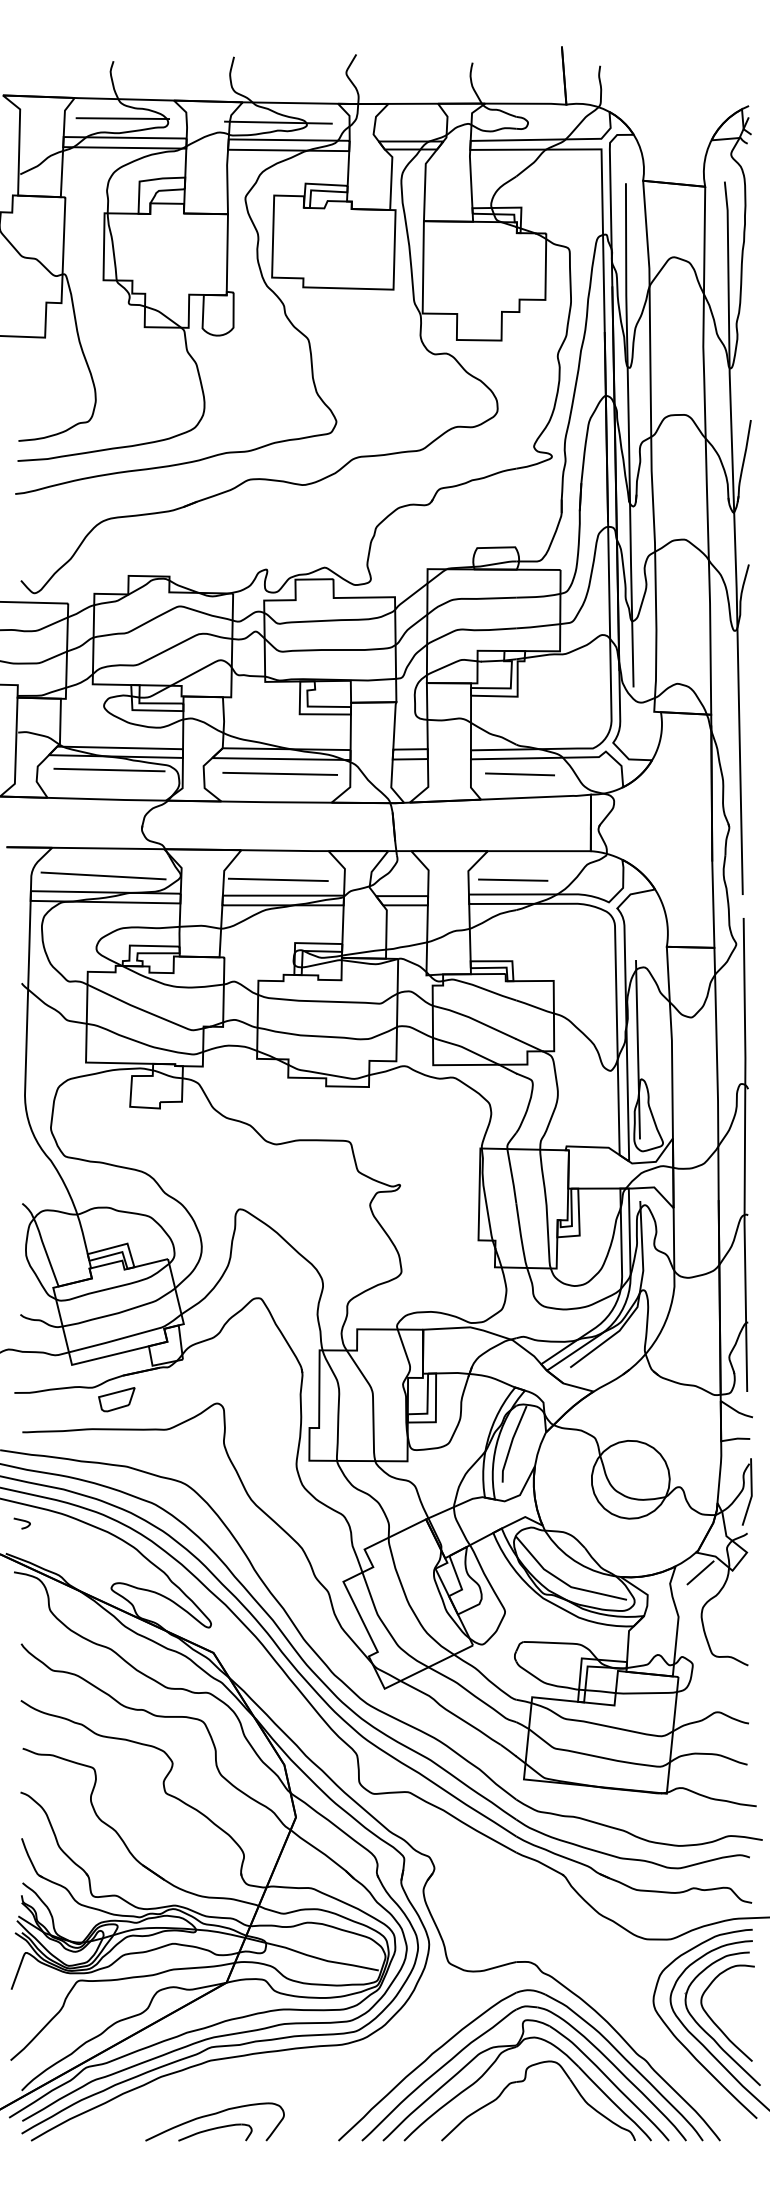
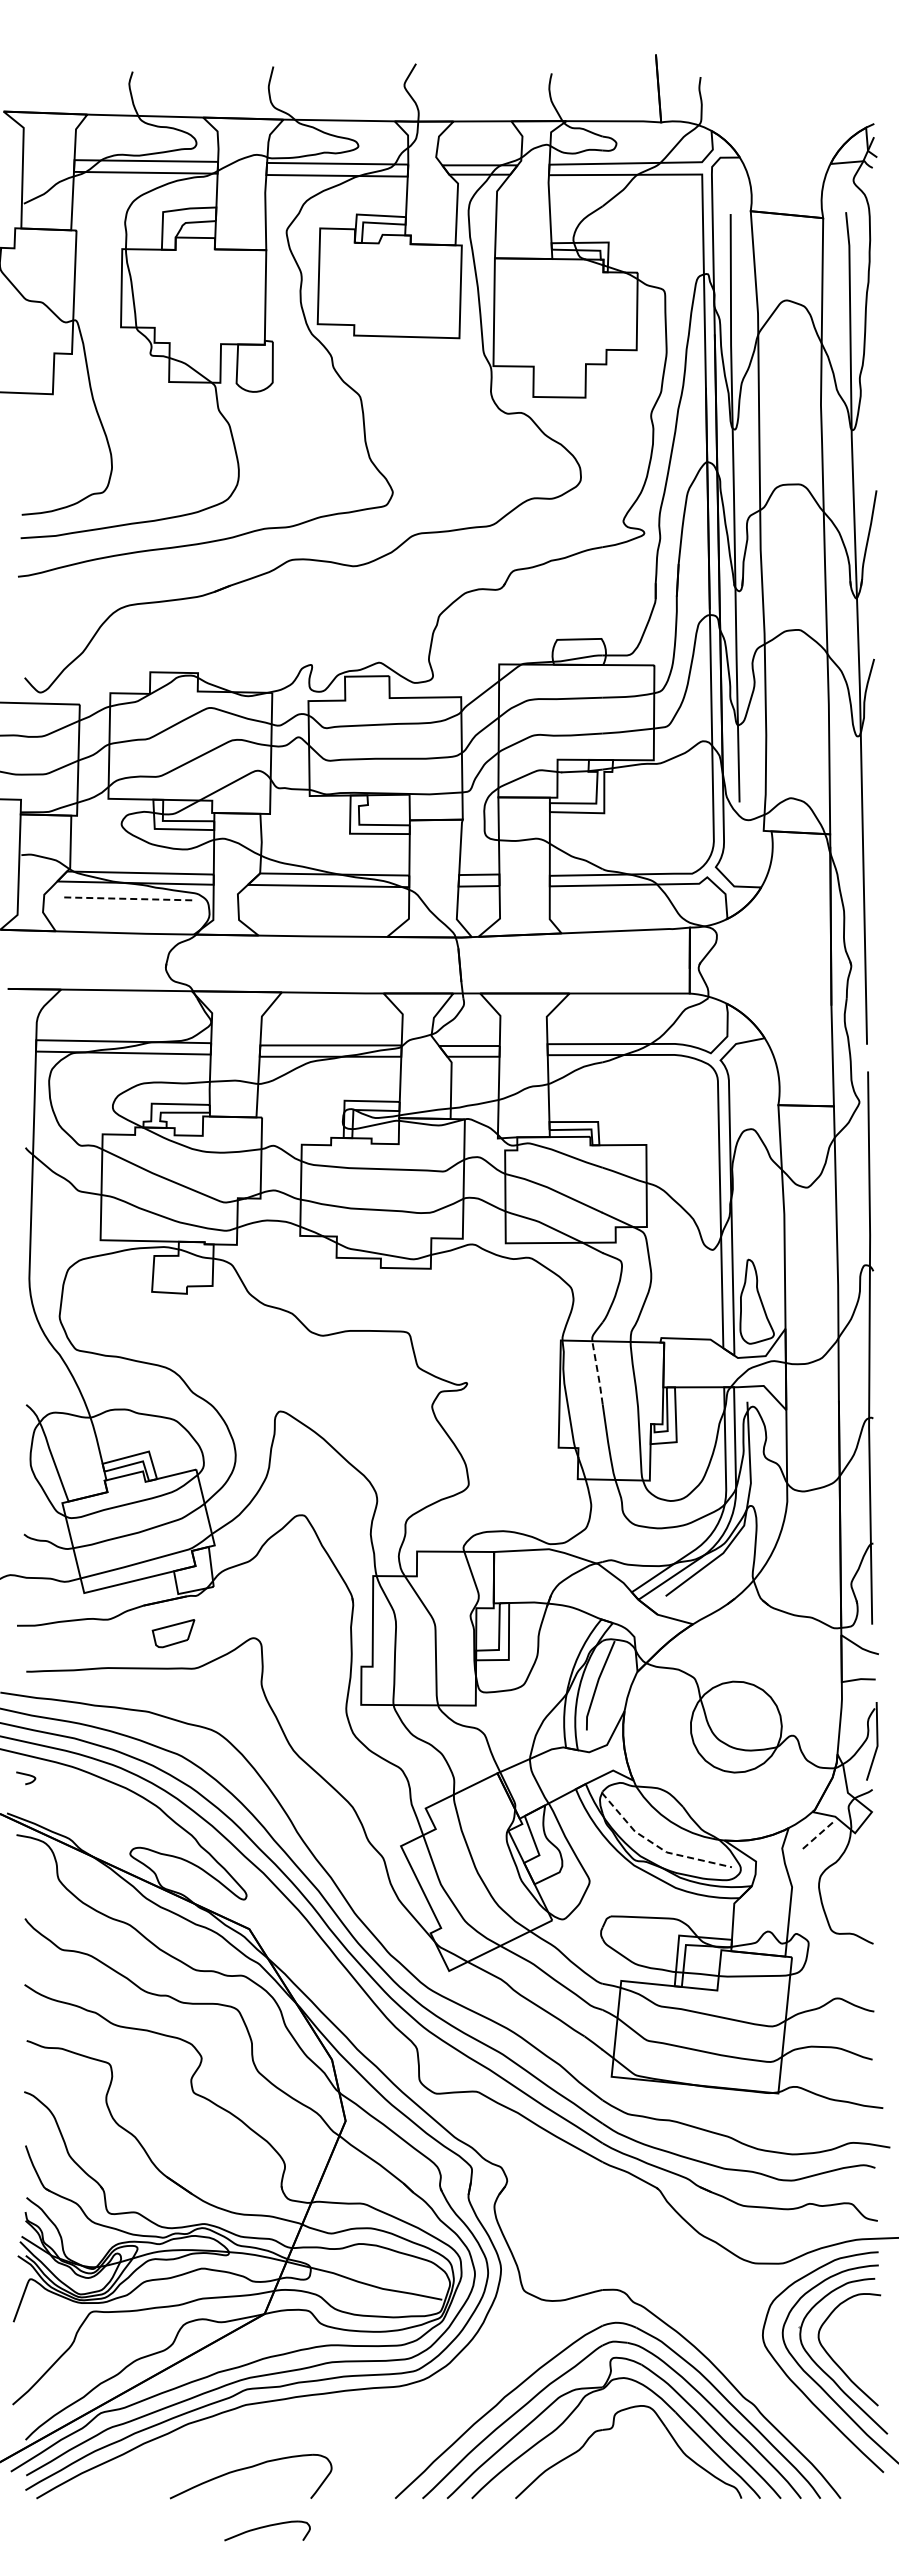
line: (122, 118) -> (143, 138), removed
line: (277, 122) -> (324, 143), removed
line: (109, 769) -> (127, 898), solid -> dashed
line: (280, 774) -> (327, 903), removed
line: (519, 774) -> (606, 903), removed
line: (103, 875) -> (120, 1022), removed
line: (277, 879) -> (324, 1026), removed
line: (512, 880) -> (598, 1027), removed
line: (637, 1049) -> (744, 1224), removed
line: (511, 1176) -> (597, 1373), solid -> dashed
part: (116, 1399) -> (173, 1633), moved
line: (700, 1573) -> (817, 1836), solid -> dashed
line: (563, 1582) -> (657, 1846), solid -> dashed
part: (215, 2132) -> (267, 2530), moved

